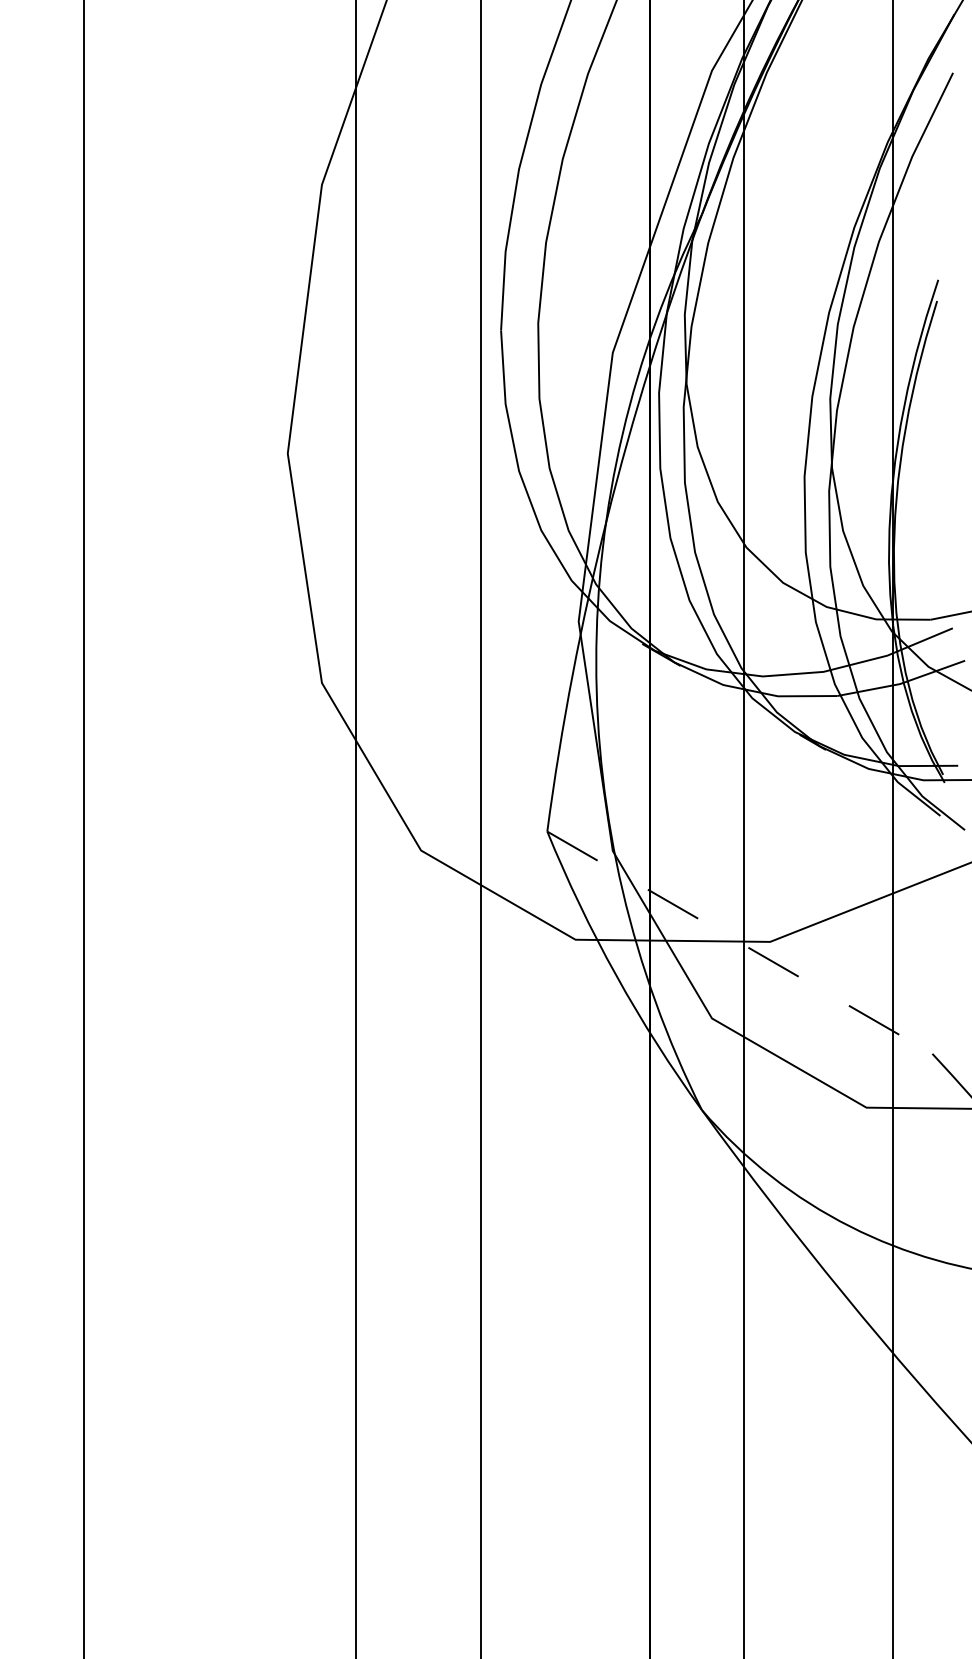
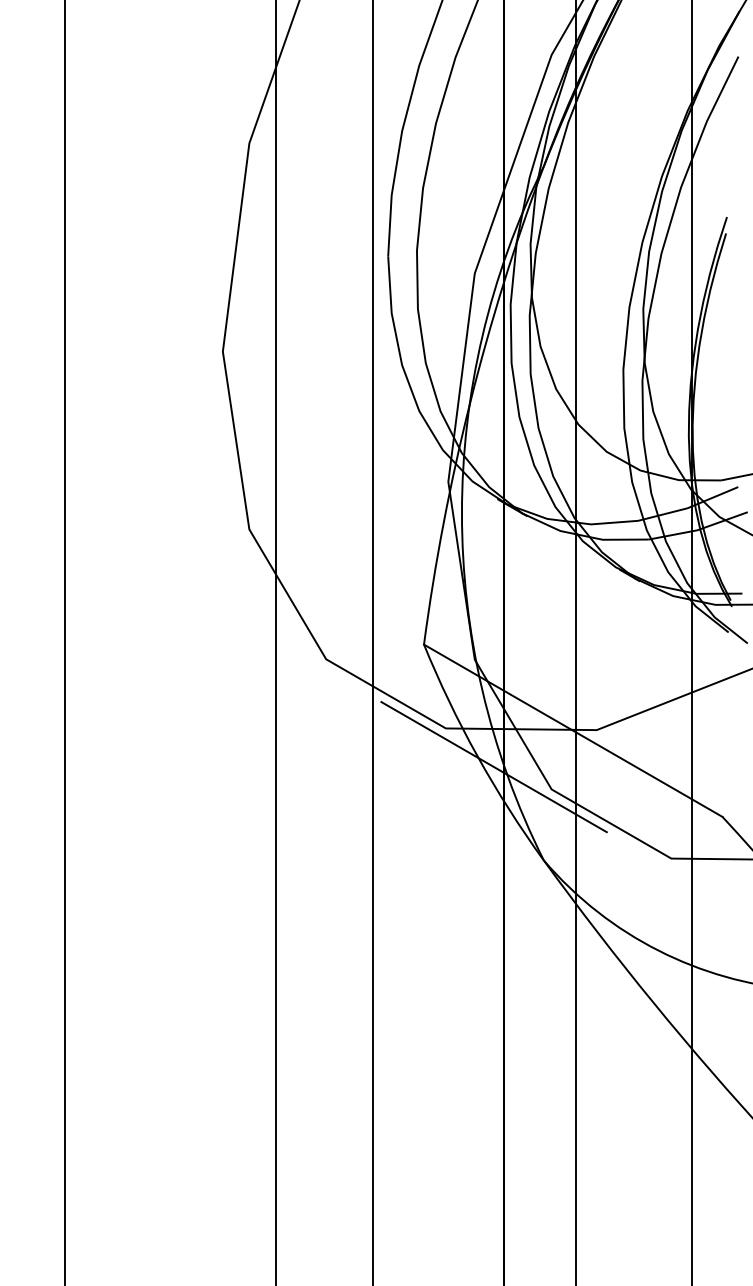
line: (740, 942) -> (573, 730), dashed -> solid
line: (637, 989) -> (493, 767), added

